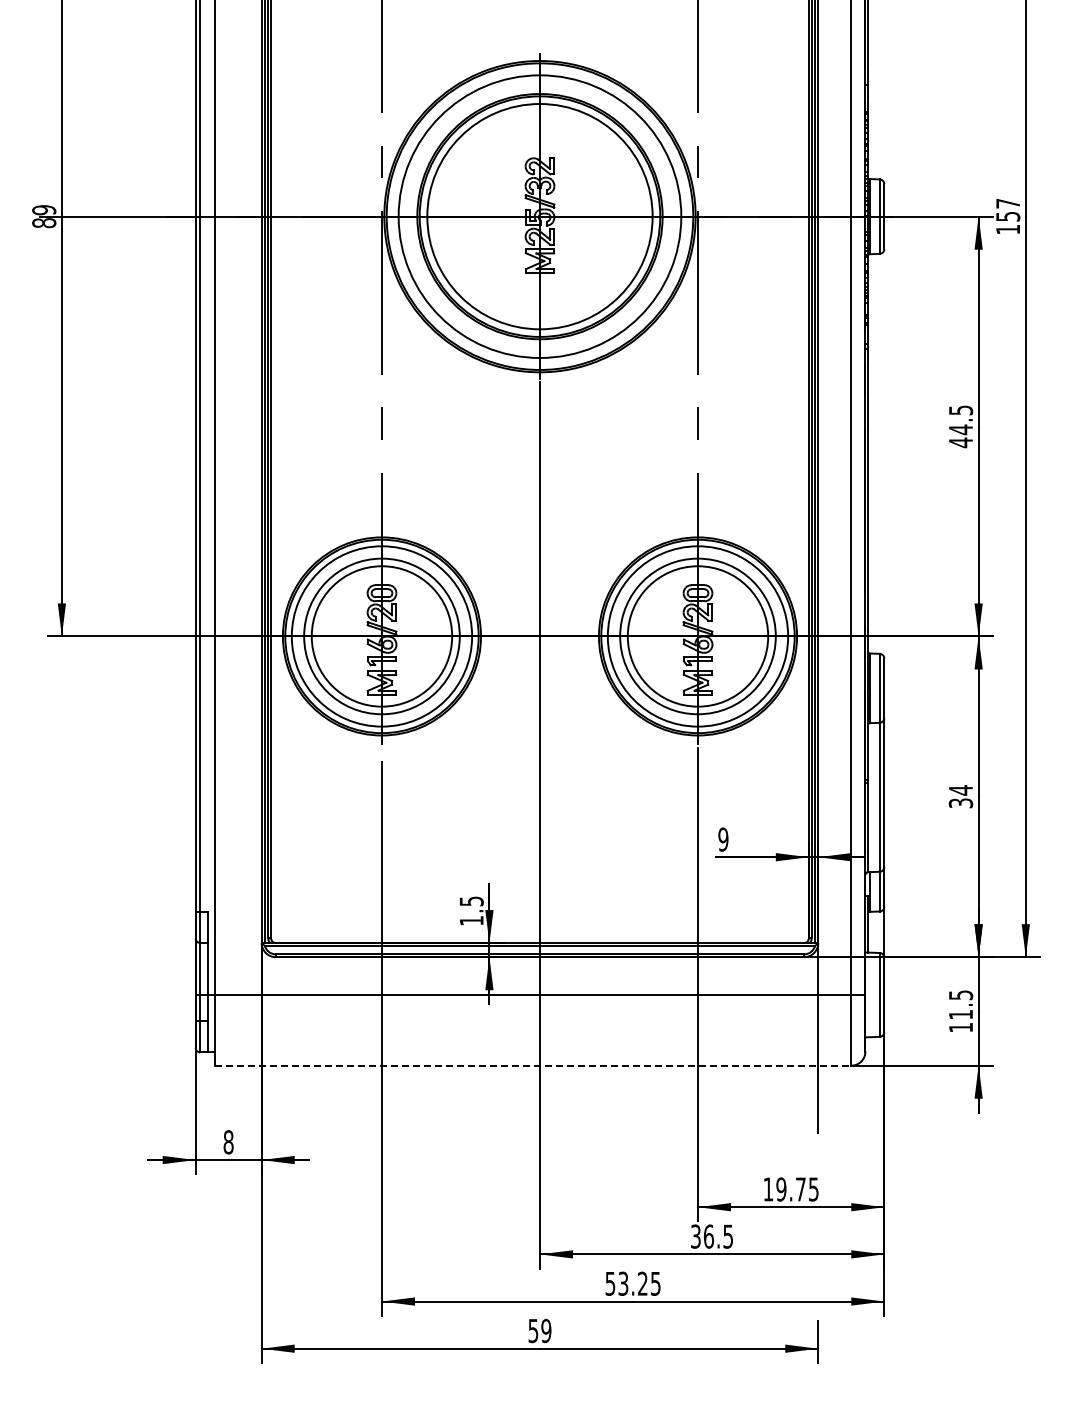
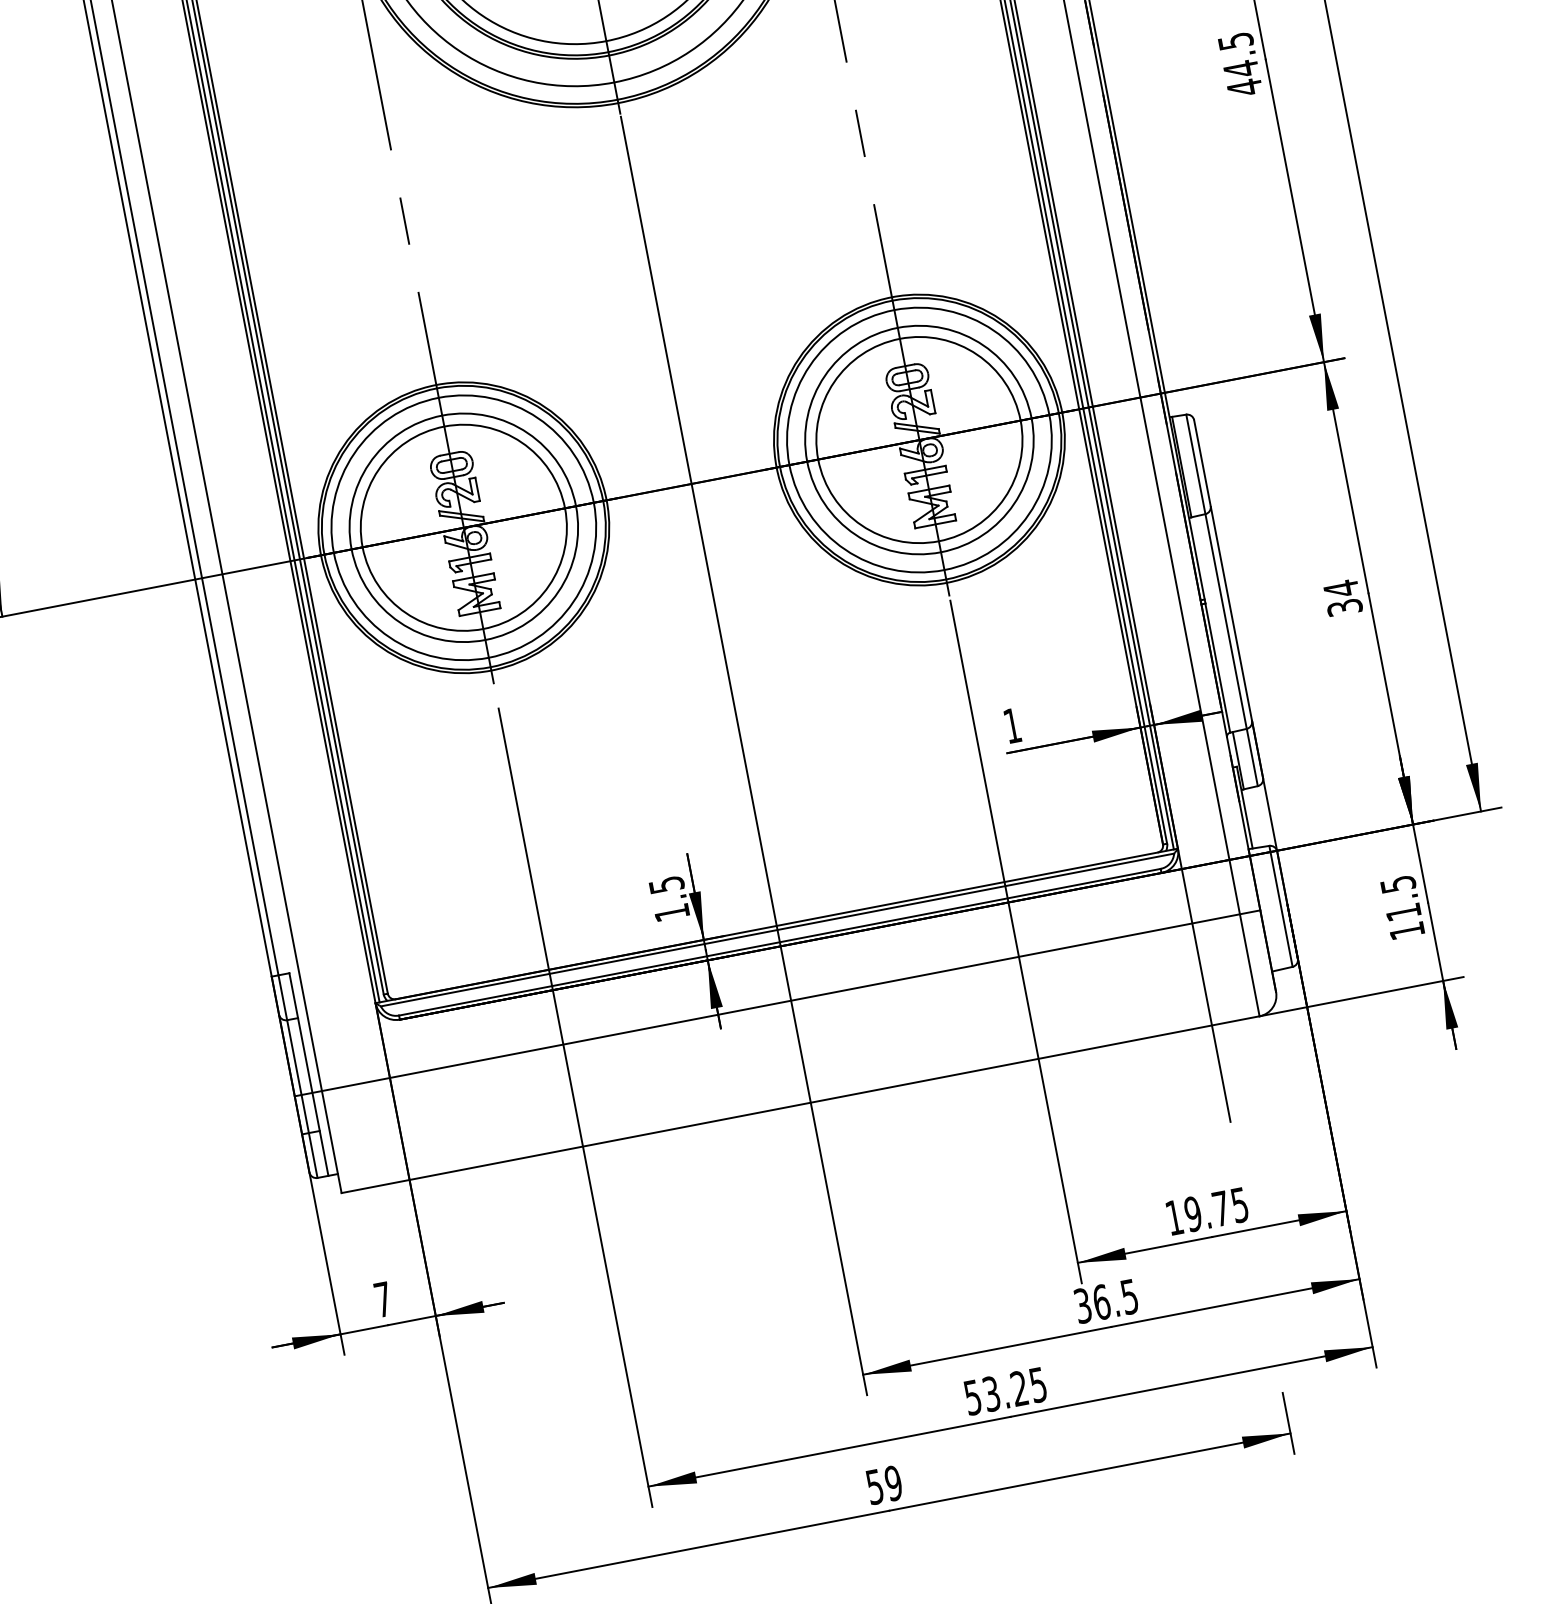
text: (723, 839) -> (1012, 725), 9 -> 1
line: (533, 1065) -> (801, 1104), dashed -> solid
text: (228, 1142) -> (383, 1299), 8 -> 7

